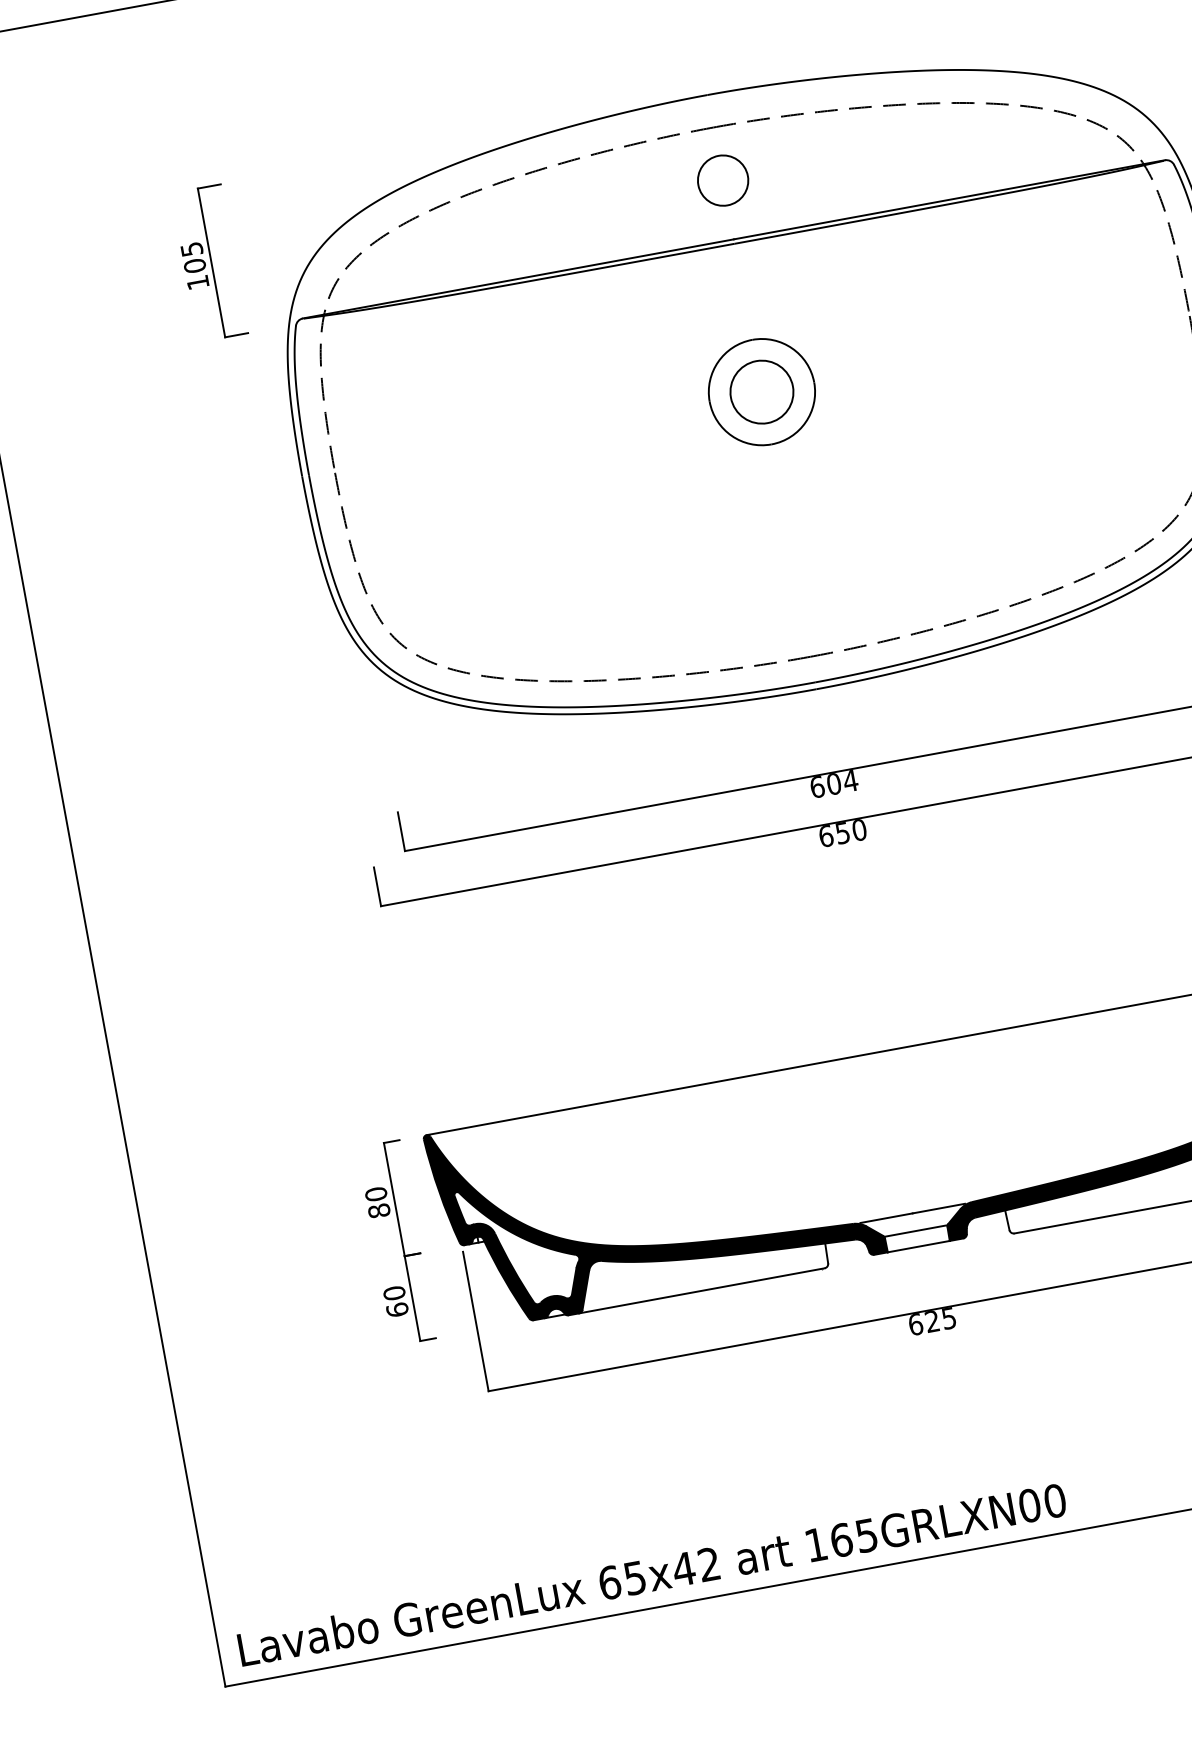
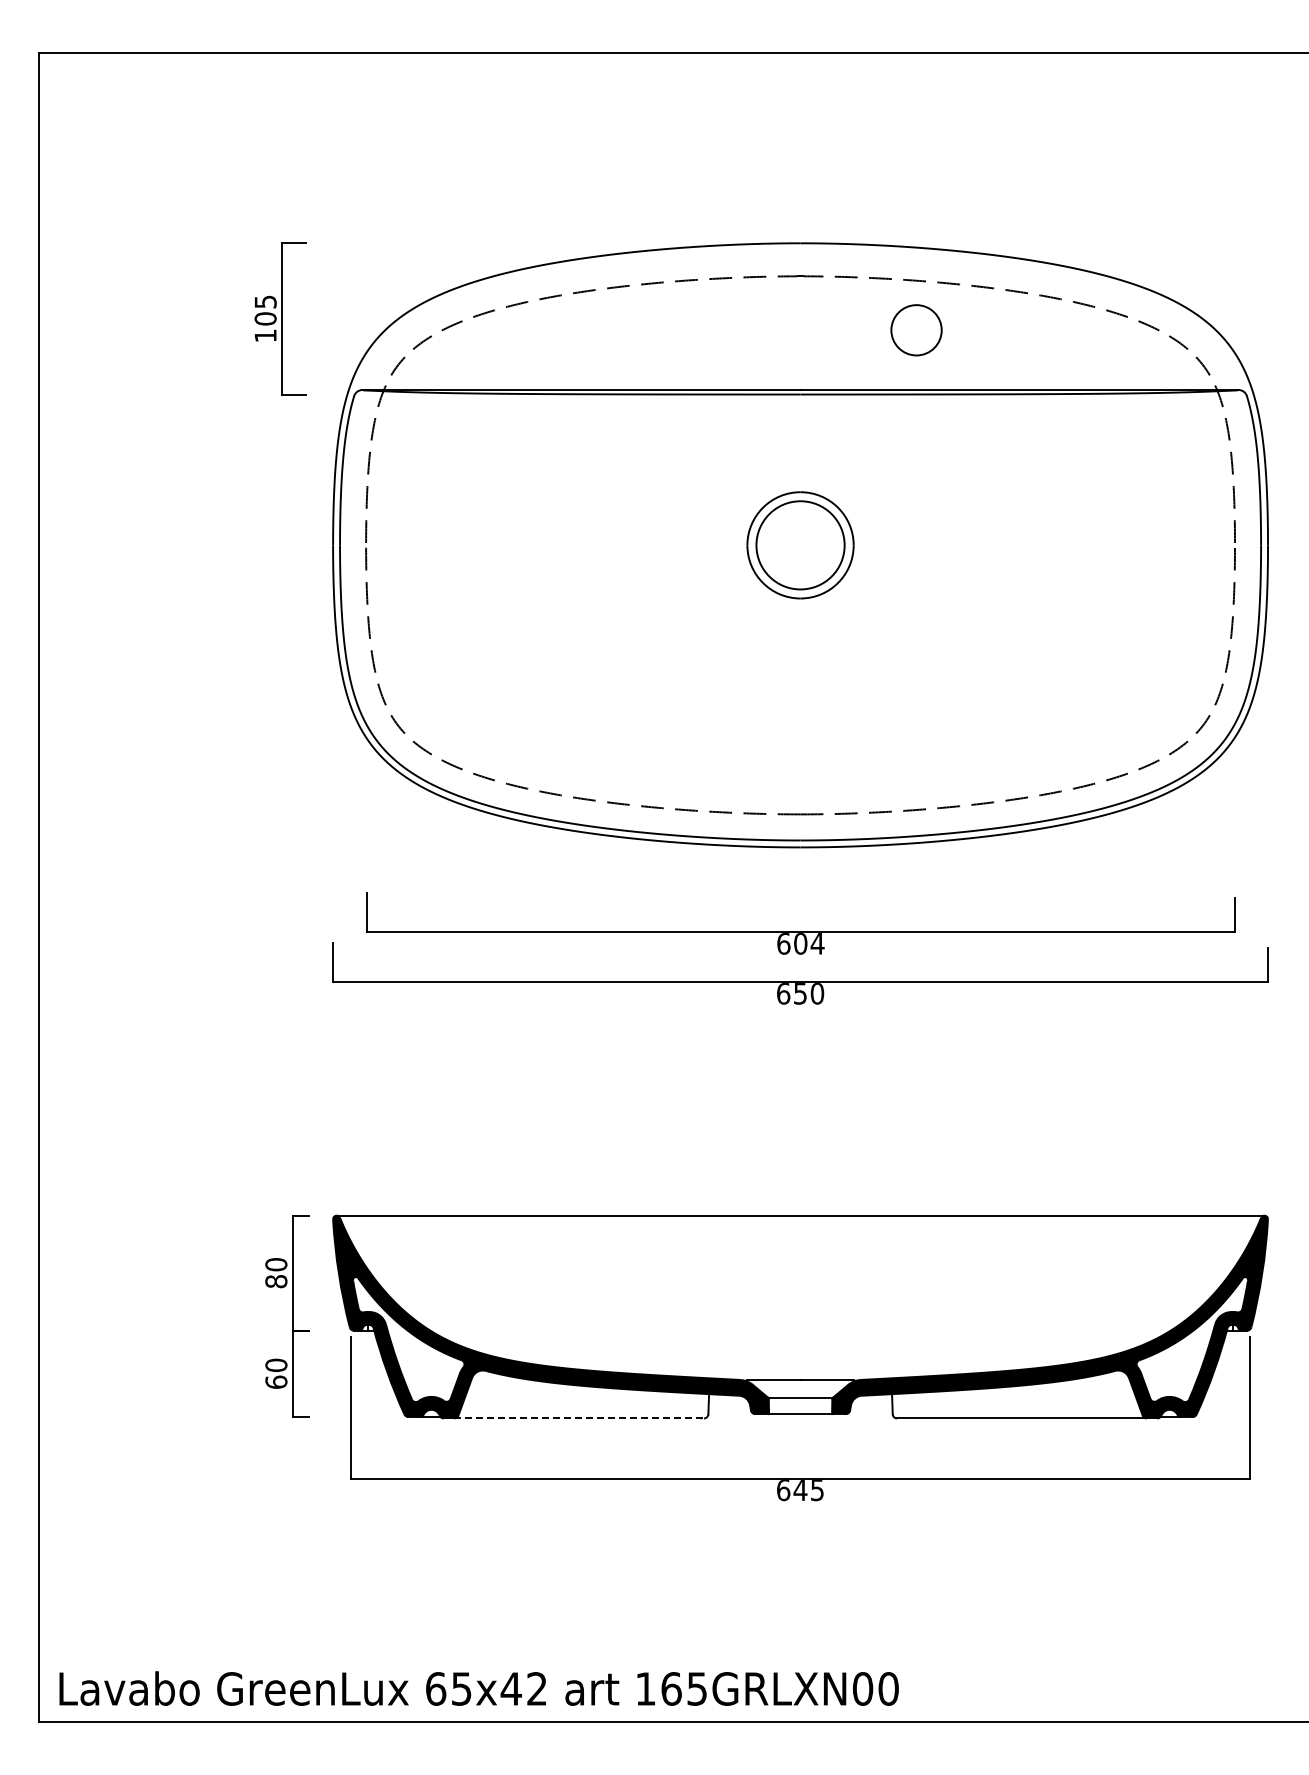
circle: (723, 180) -> (916, 330), moved
circle: (761, 391) -> (800, 544), size x1.4
line: (702, 1290) -> (579, 1418), solid -> dashed
text: (932, 1321) -> (800, 1490), 625 -> 645

